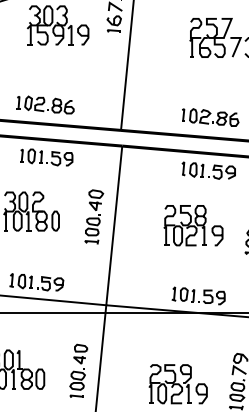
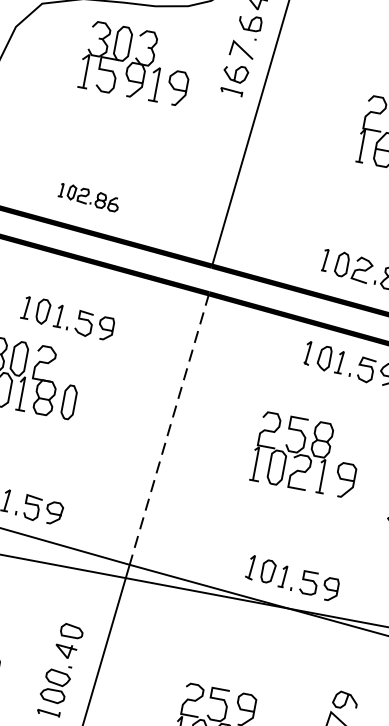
part: (45, 104) -> (89, 196), size x0.6
part: (46, 157) -> (68, 318), moved
part: (94, 216) -> (138, 406), removed
line: (114, 225) -> (169, 429), solid -> dashed

